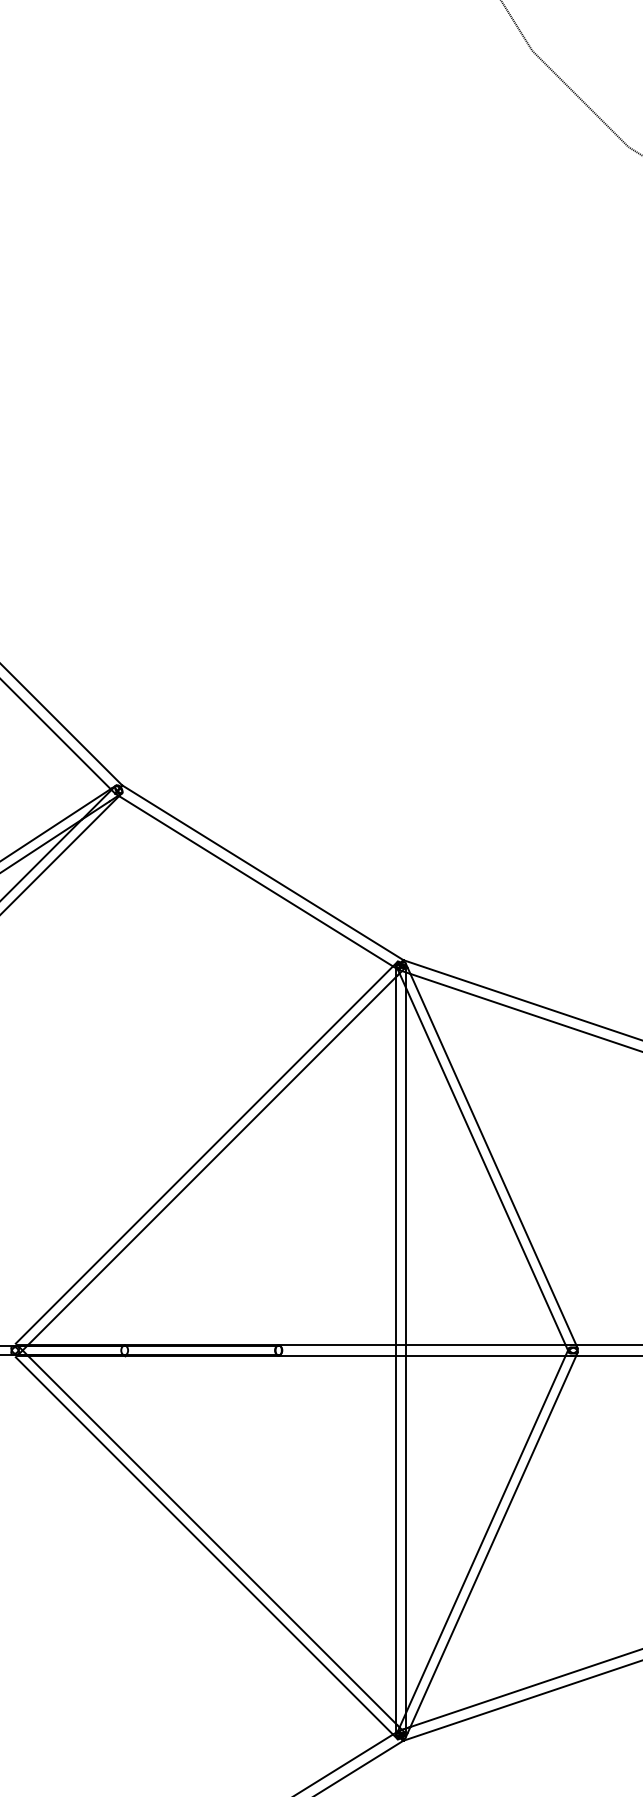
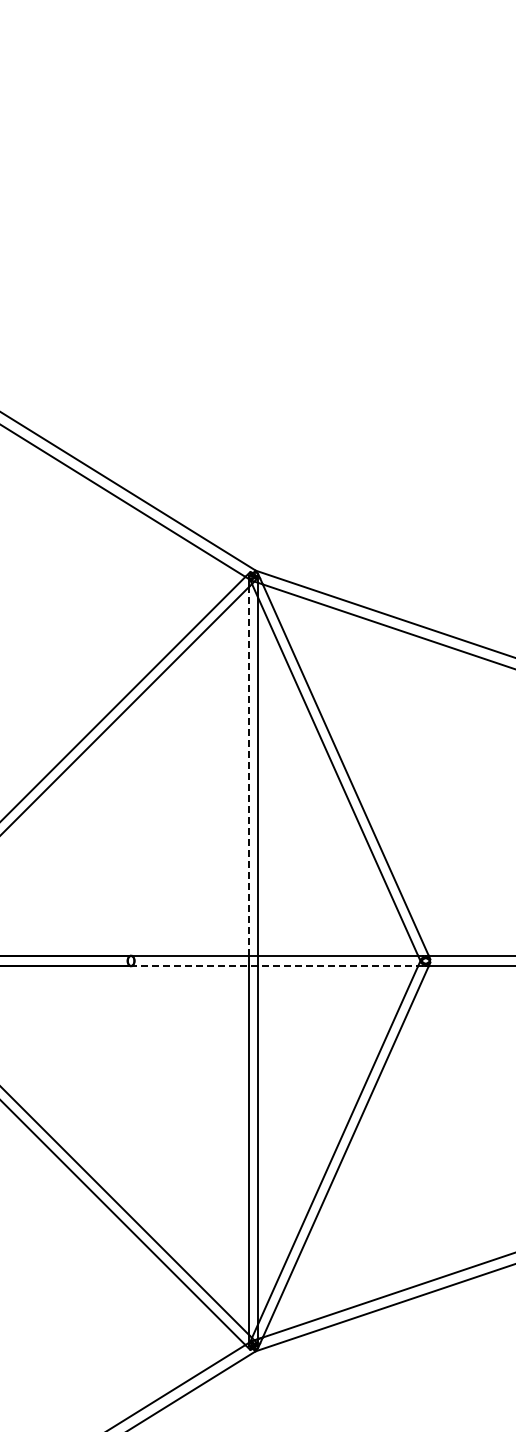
line: (396, 1160) -> (248, 771), solid -> dashed
line: (424, 1355) -> (276, 966), solid -> dashed

